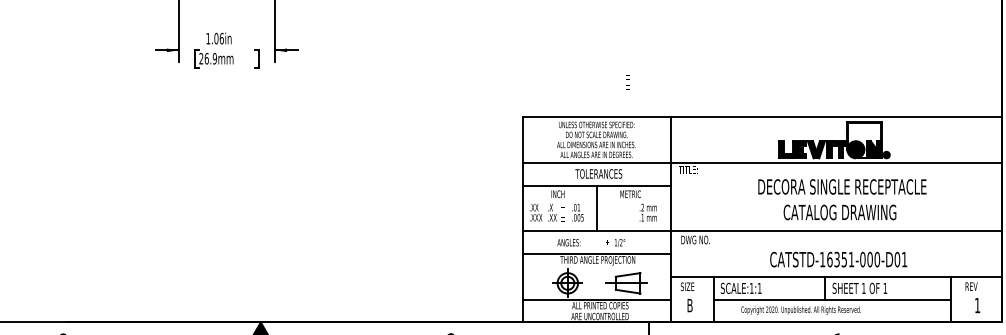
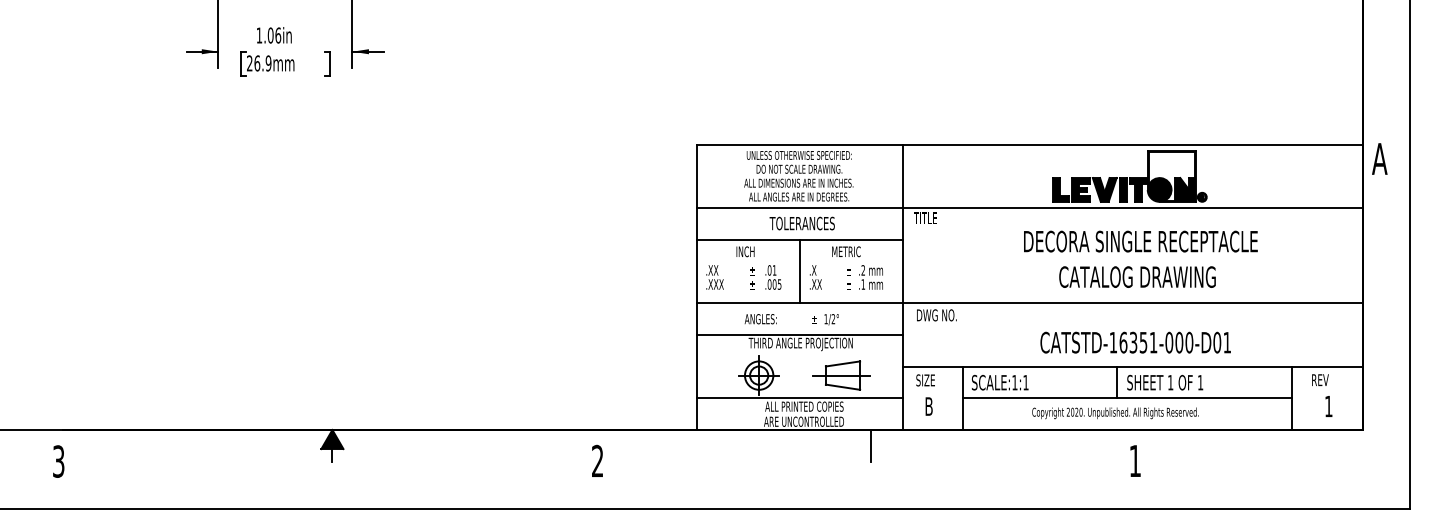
text: (627, 82) -> (848, 279), moved
text: (552, 212) -> (815, 277), moved
text: (801, 310) -> (1115, 413), moved

